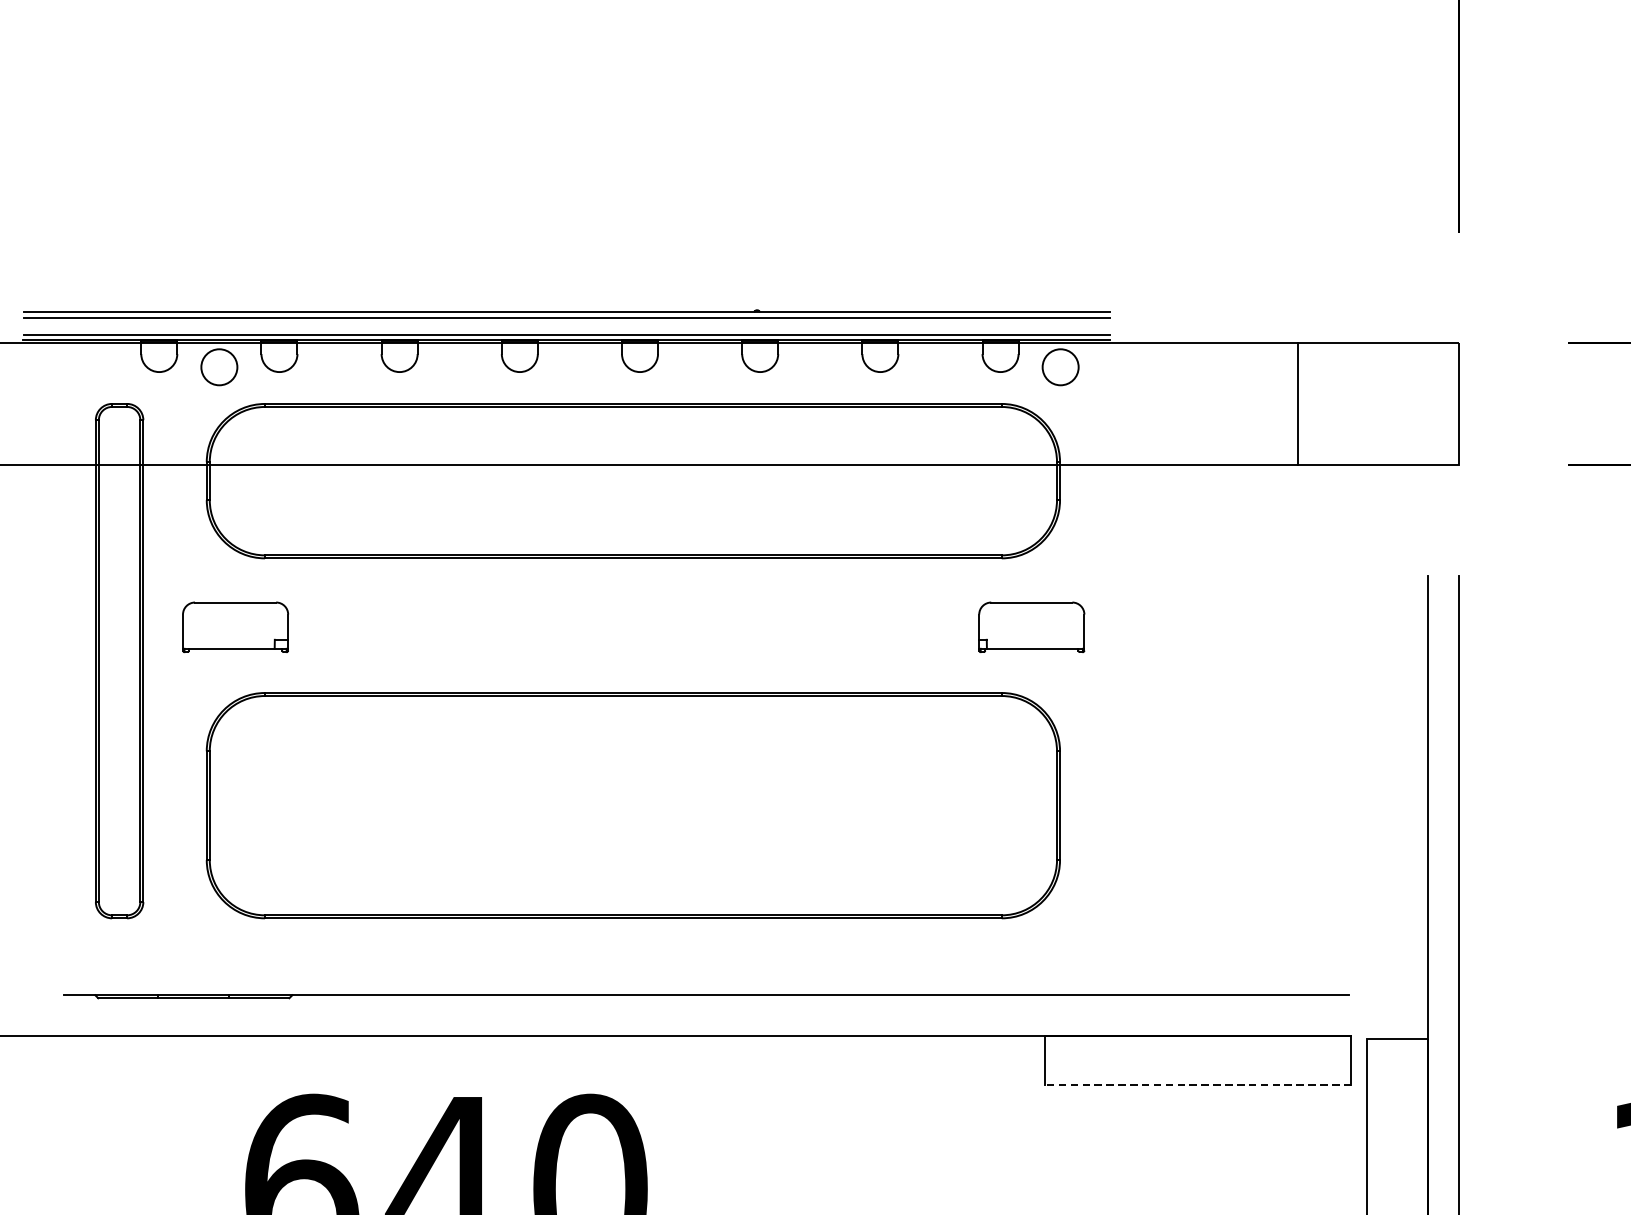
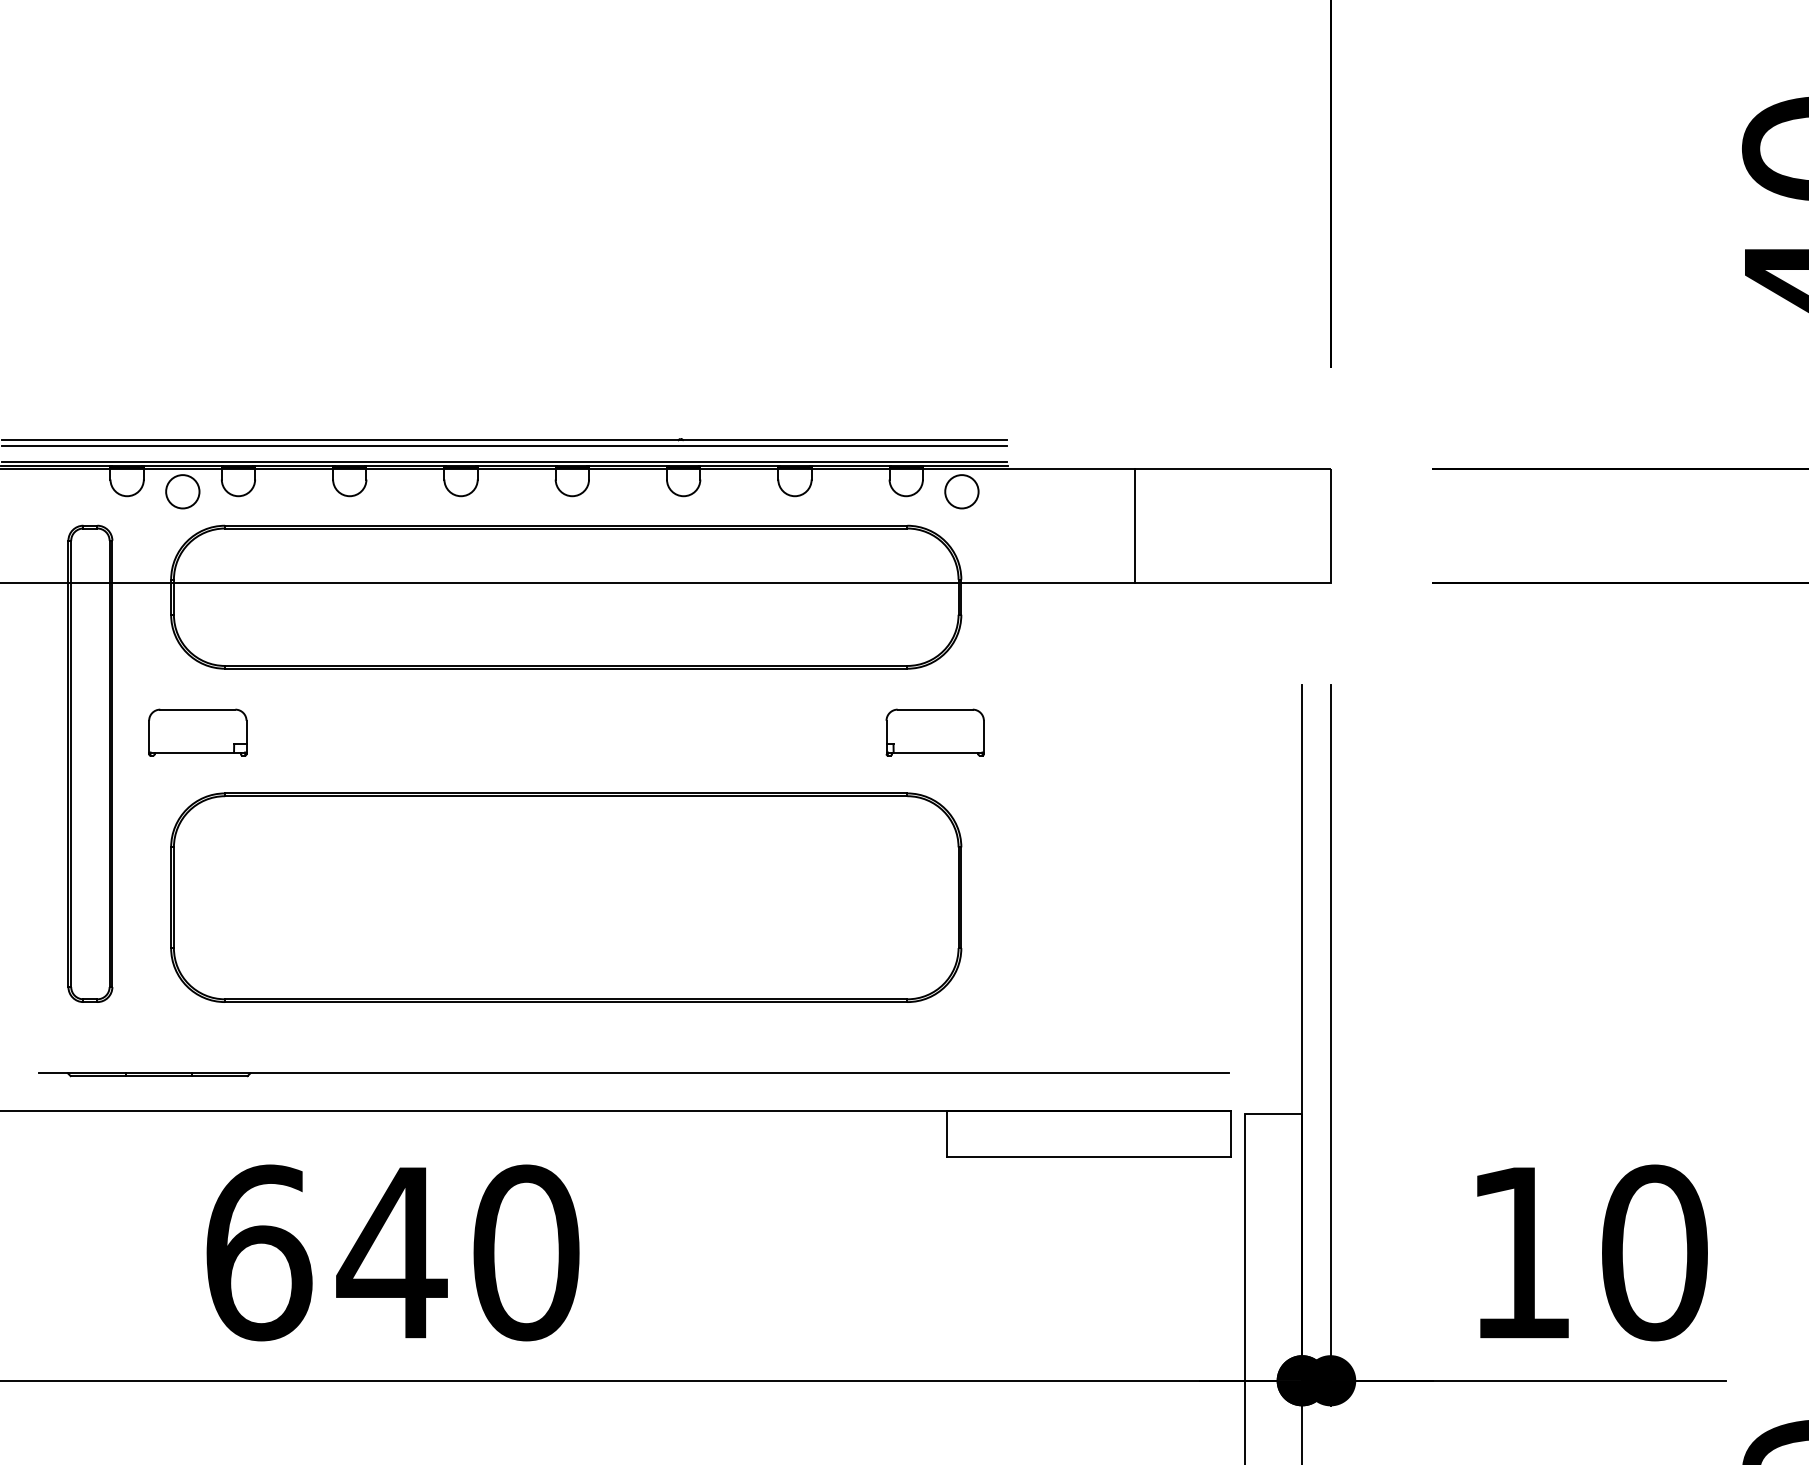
line: (1297, 403) -> (1134, 525), moved
line: (1197, 1085) -> (1088, 1156), dashed -> solid

